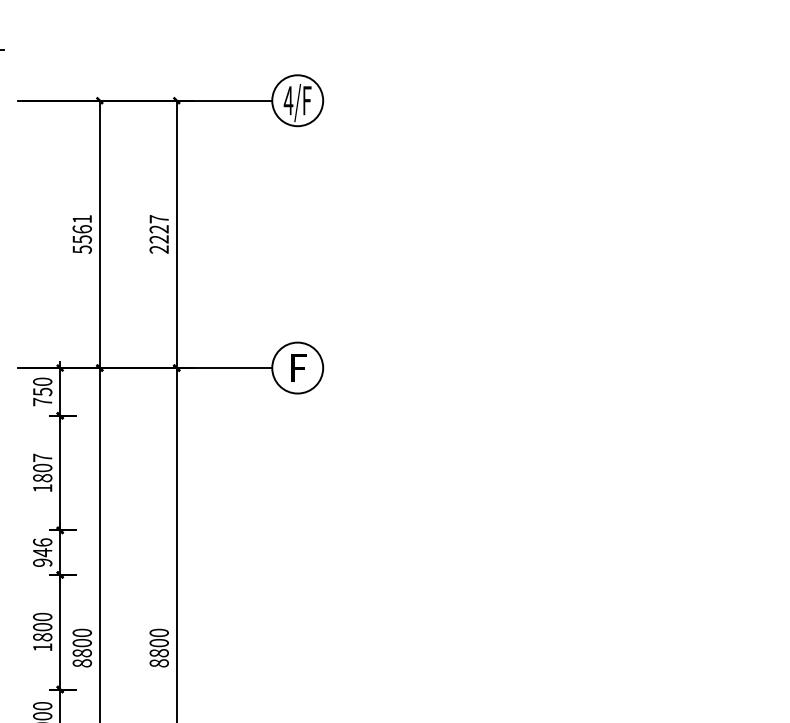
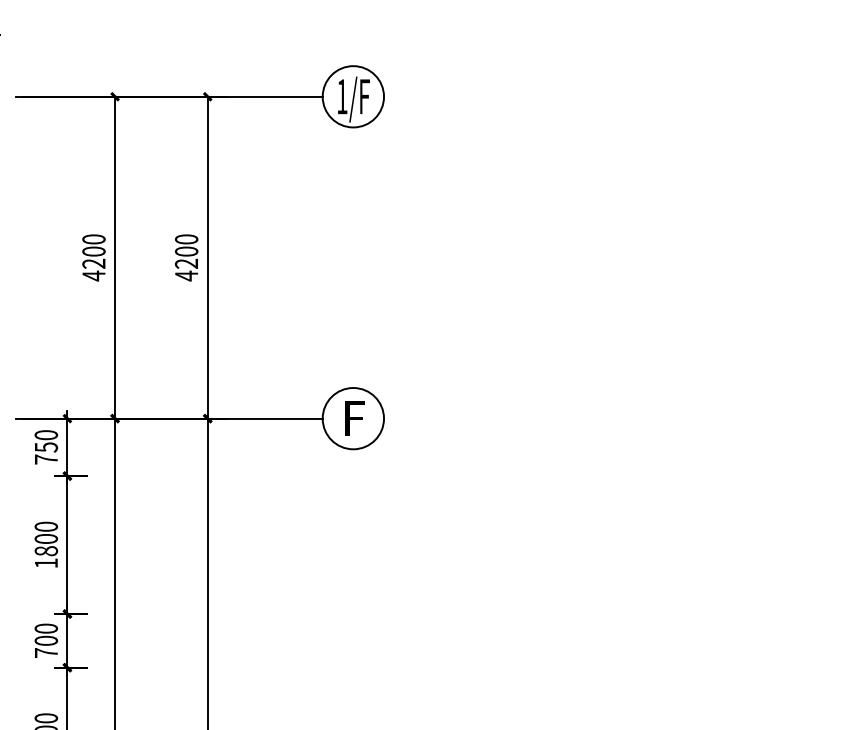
text: (288, 100) -> (342, 96), 4/F -> 1/F
text: (81, 234) -> (93, 257), 5561 -> 4200
text: (158, 234) -> (185, 257), 2227 -> 4200
text: (42, 457) -> (46, 526), 1807 -> 1800
text: (42, 552) -> (46, 640), 946 -> 700

